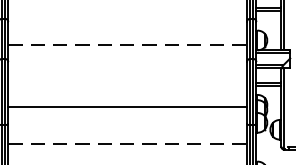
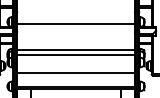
line: (128, 45) -> (76, 24), dashed -> solid
line: (126, 98) -> (75, 50), added
line: (128, 143) -> (76, 72), dashed -> solid

